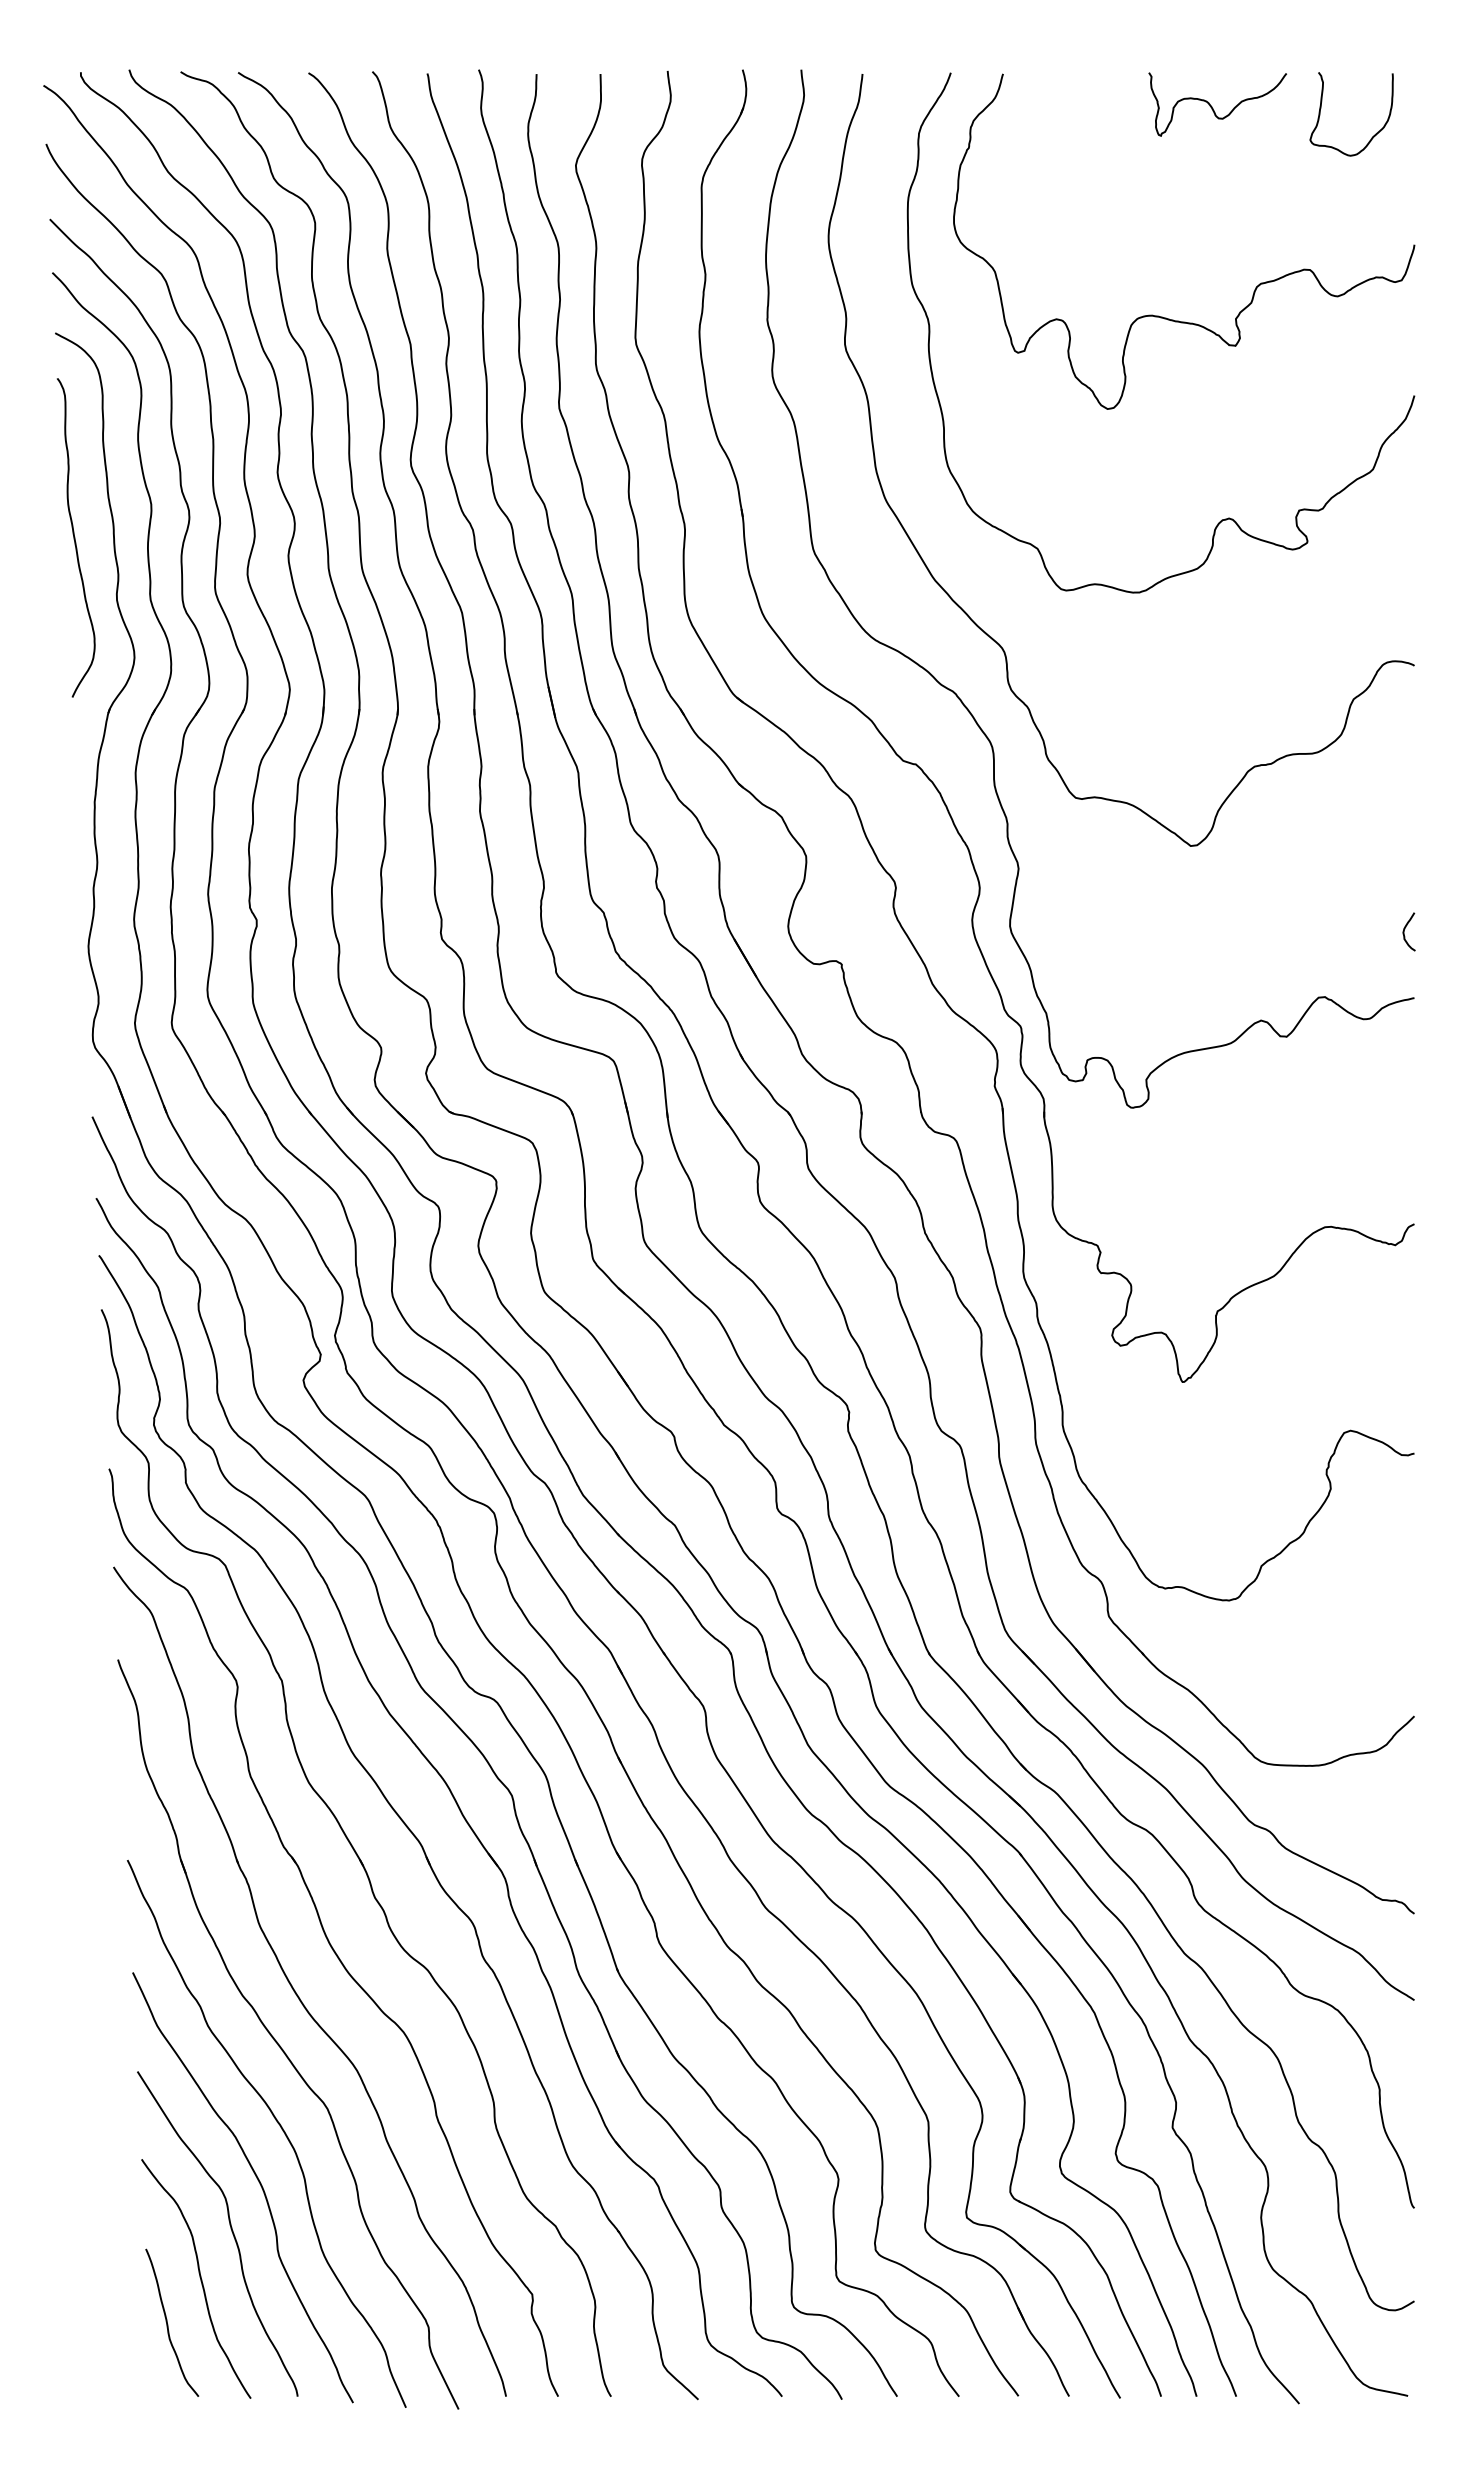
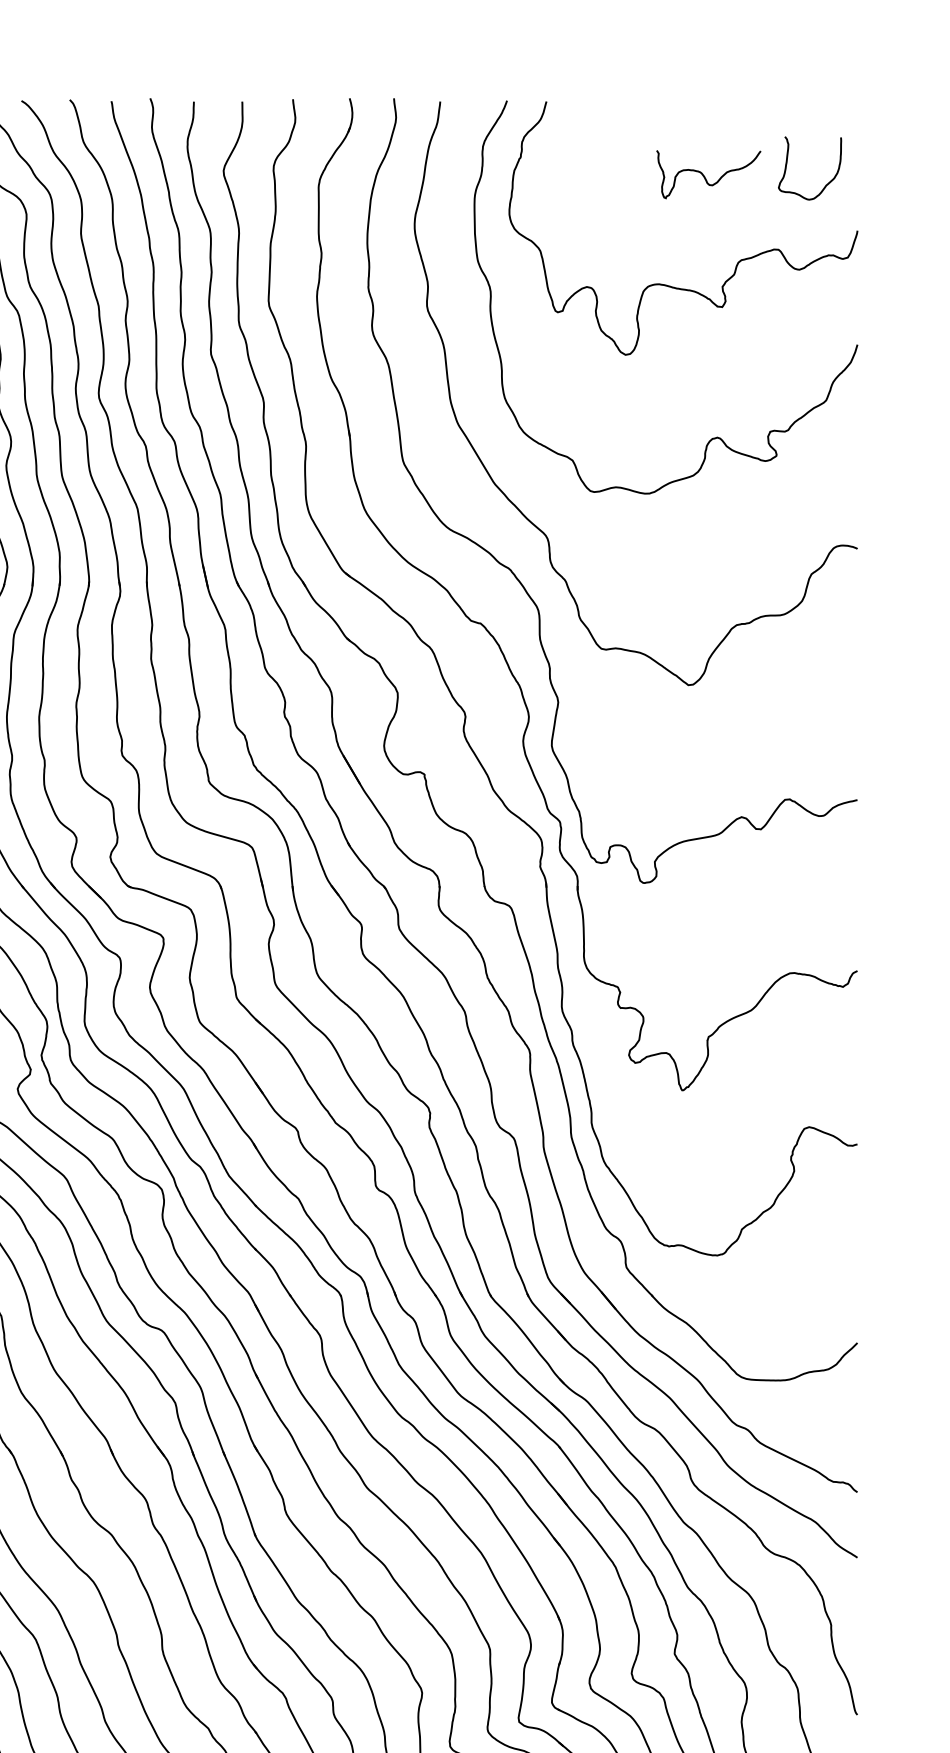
curve: (1212, 106) -> (704, 176), moved
curve: (1373, 135) -> (826, 184), moved
curve: (1405, 929) -> (850, 748), removed

